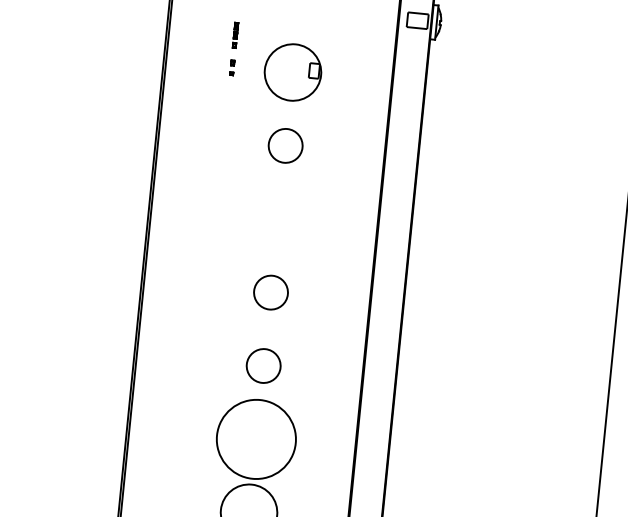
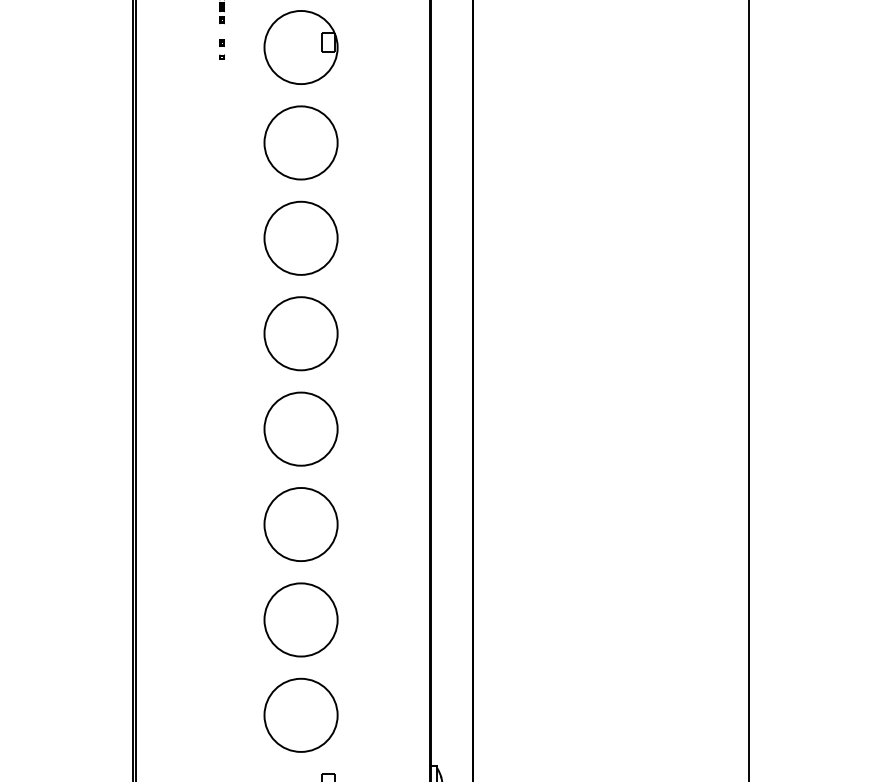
circle: (285, 145) -> (300, 142), size x1.67
circle: (277, 218) -> (300, 237), added
circle: (270, 292) -> (300, 333), size x1.67
circle: (263, 365) -> (300, 428), size x1.67
circle: (255, 439) -> (300, 524), size x0.71

